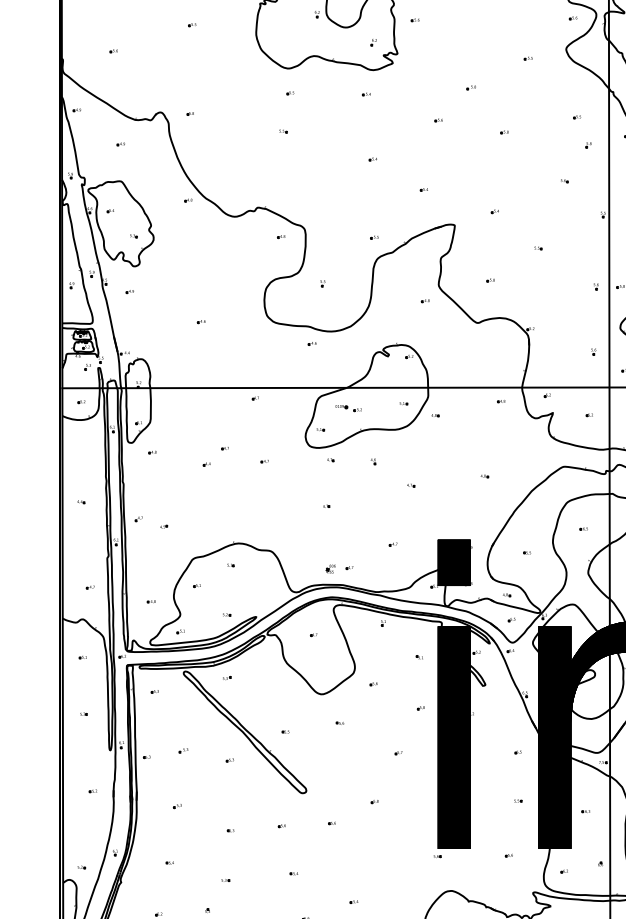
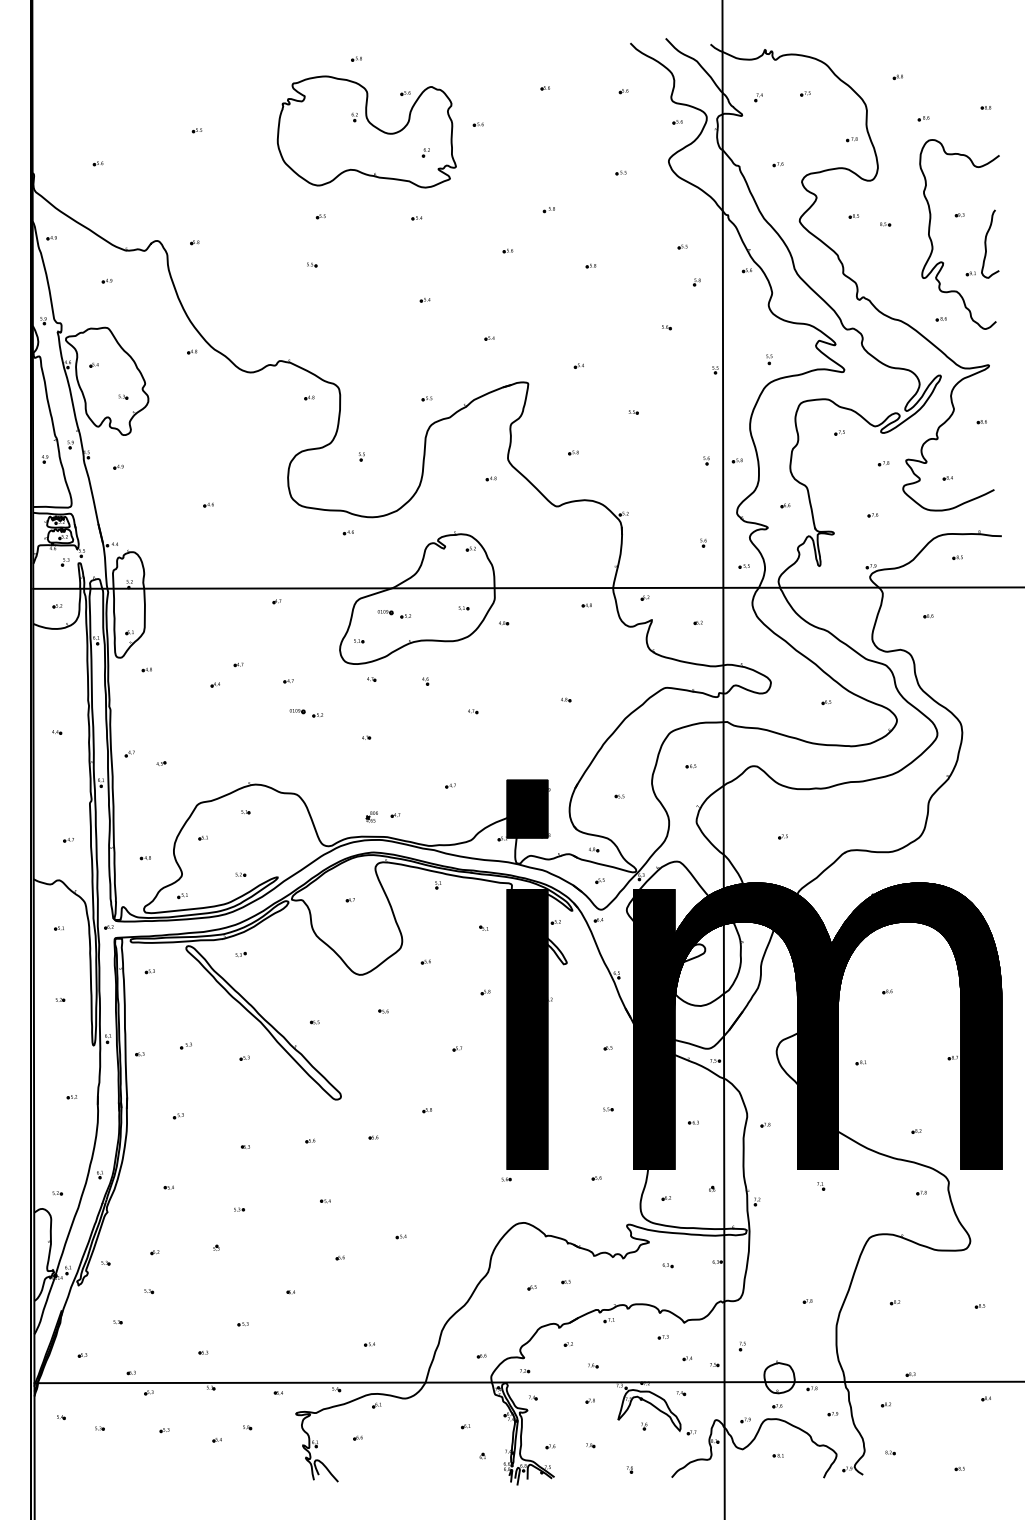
part: (278, 487) -> (305, 713), added

